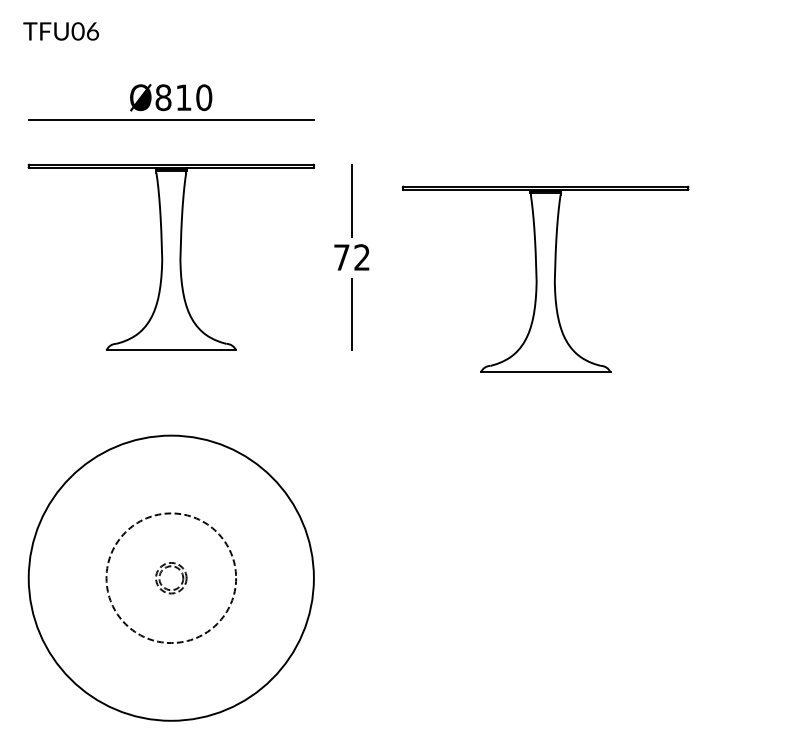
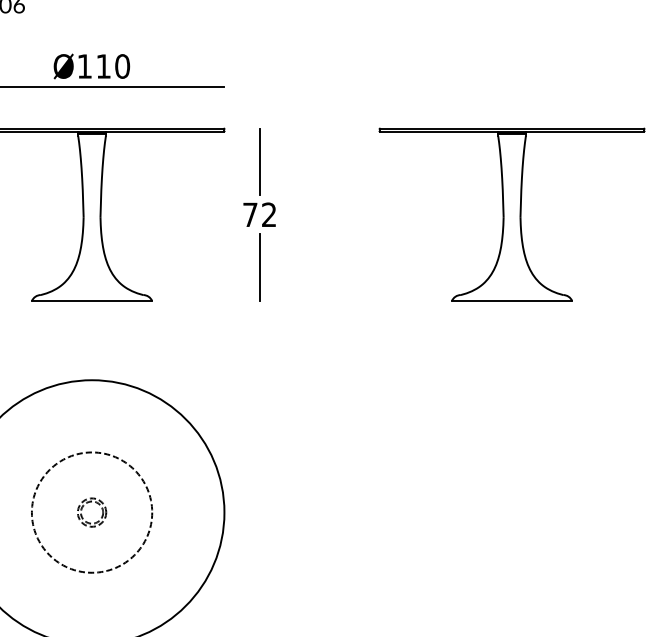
text: (163, 97) -> (84, 66), Ø810 -> Ø110
part: (545, 278) -> (511, 213), moved

